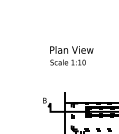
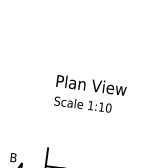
text: (71, 55) -> (89, 94), moved

